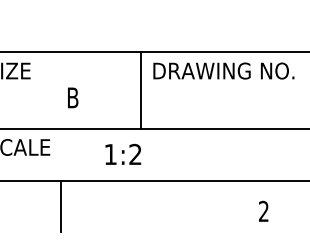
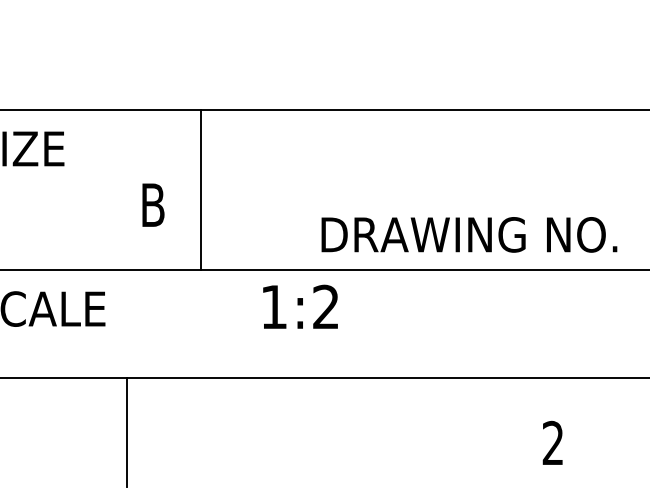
text: (223, 70) -> (468, 233), moved
line: (141, 90) -> (202, 189), moved
text: (123, 153) -> (300, 304), moved

